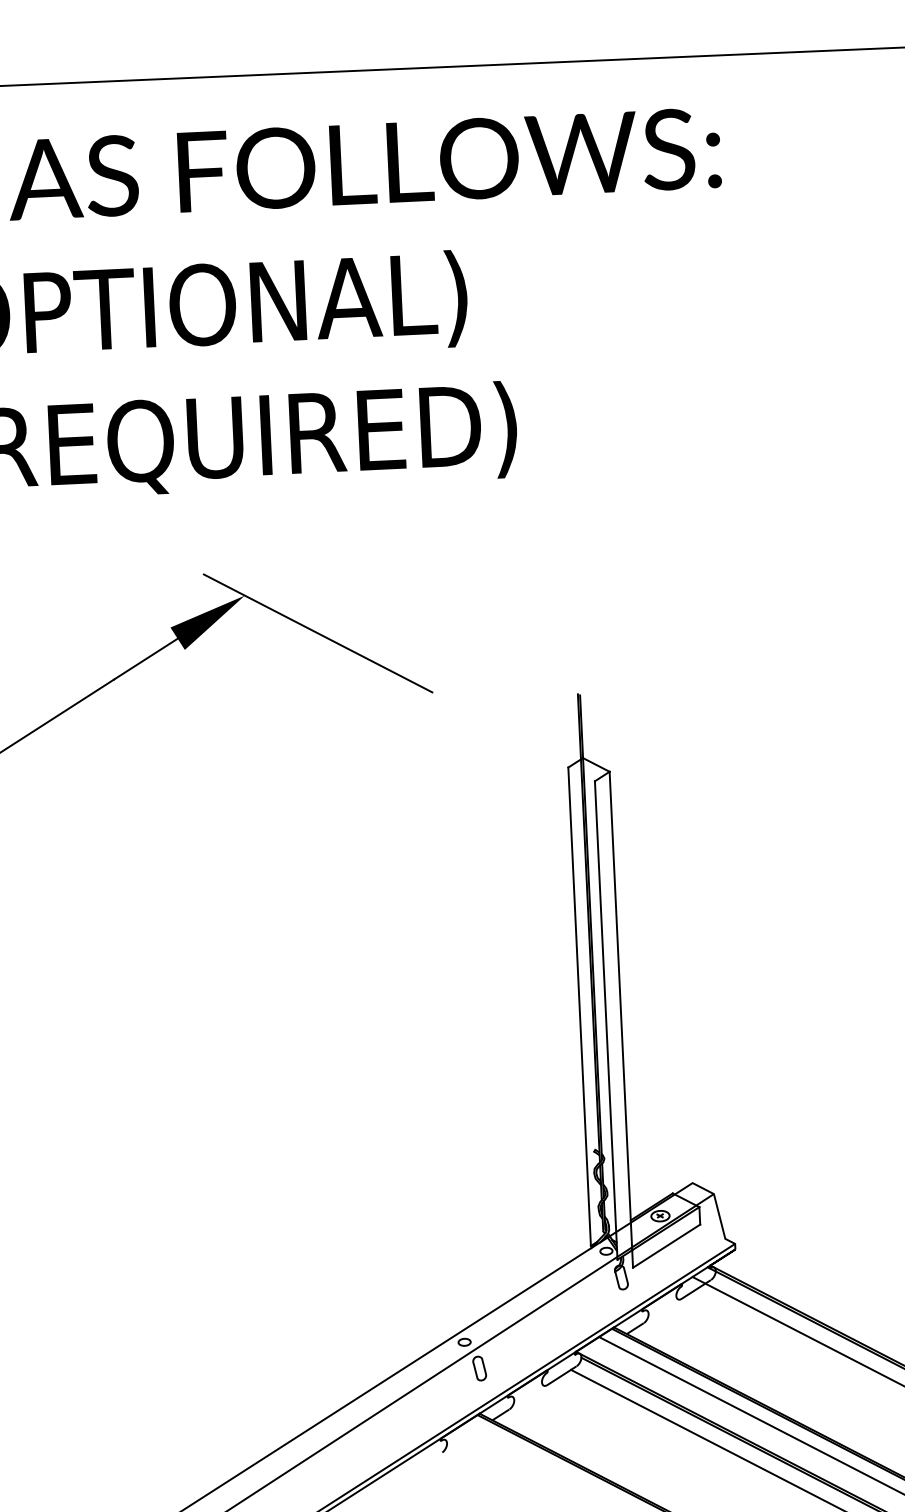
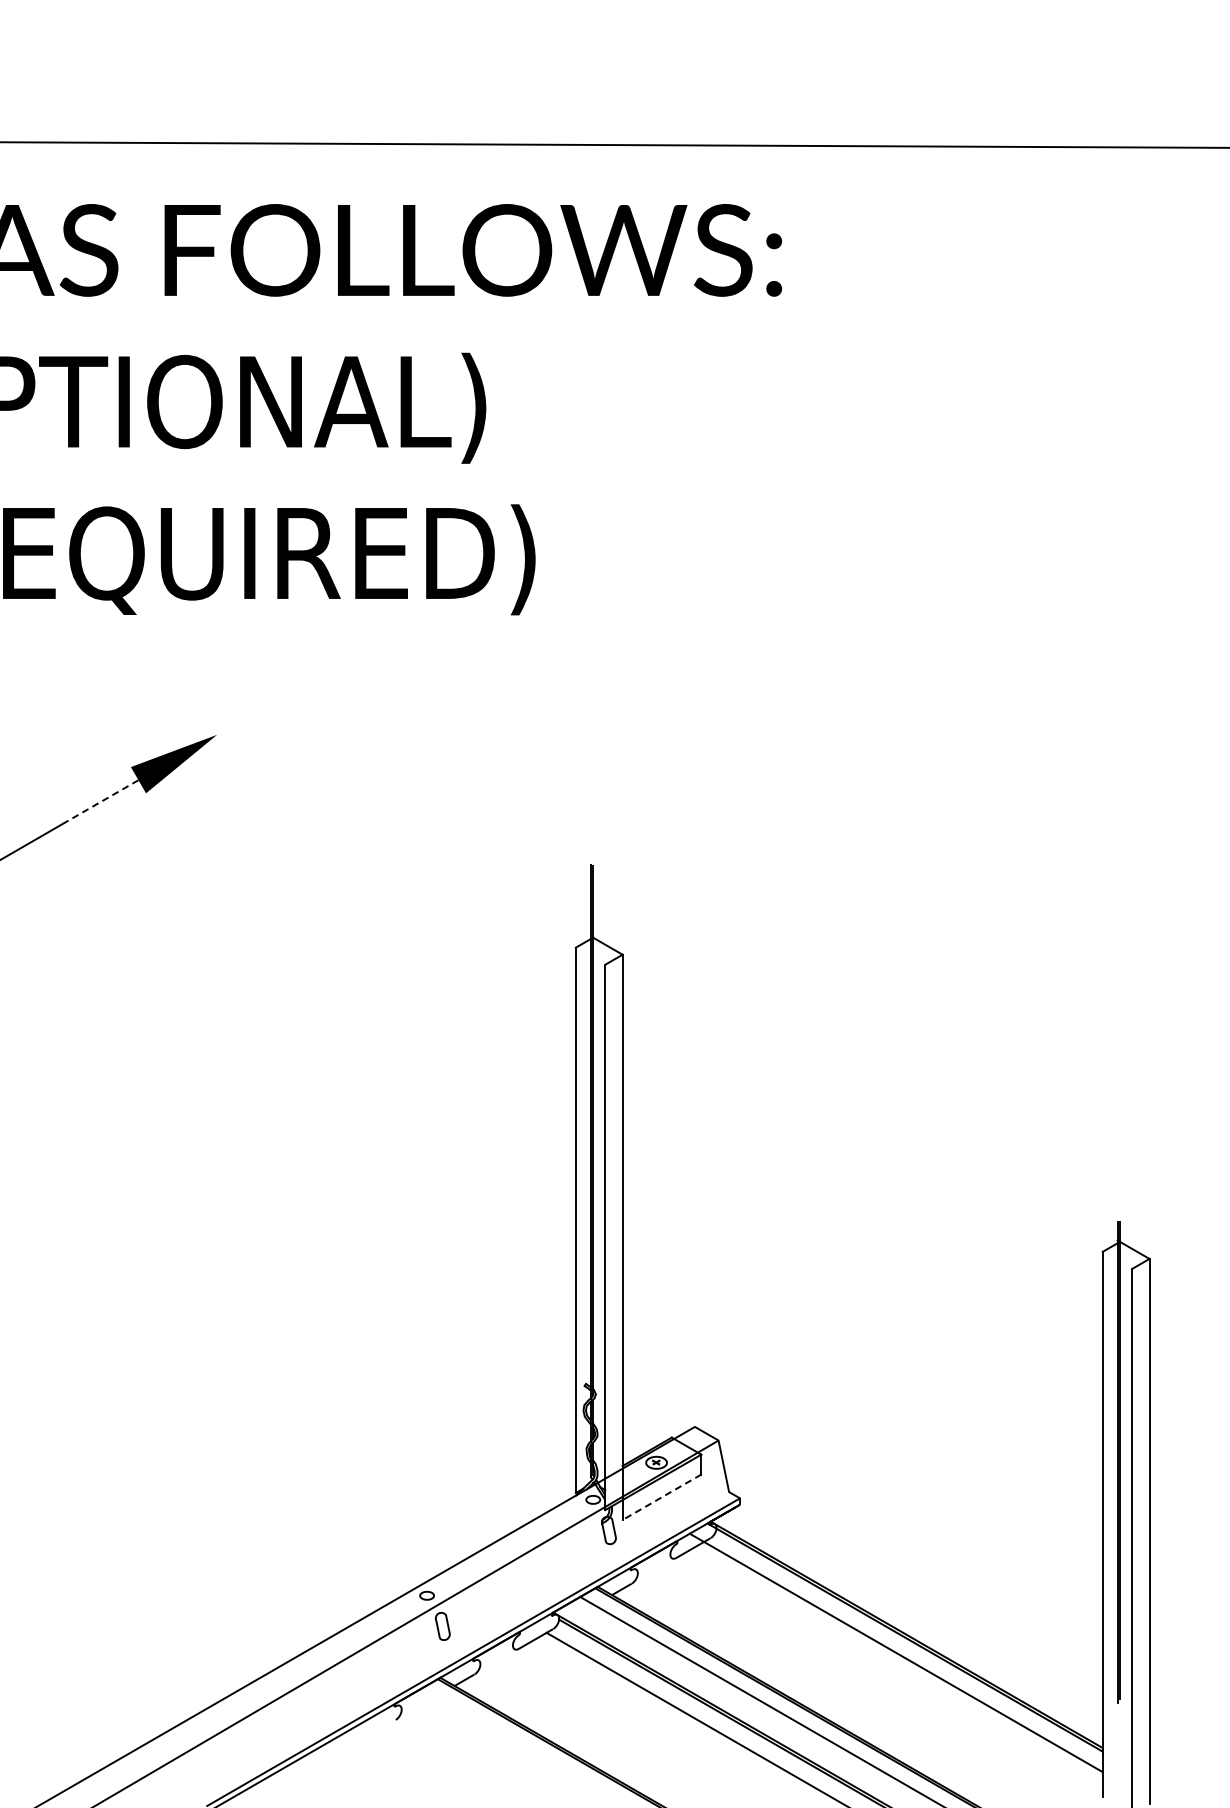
line: (318, 633) -> (298, 781), removed
line: (145, 659) -> (100, 802), solid -> dashed
line: (666, 1246) -> (661, 1497), solid -> dashed

